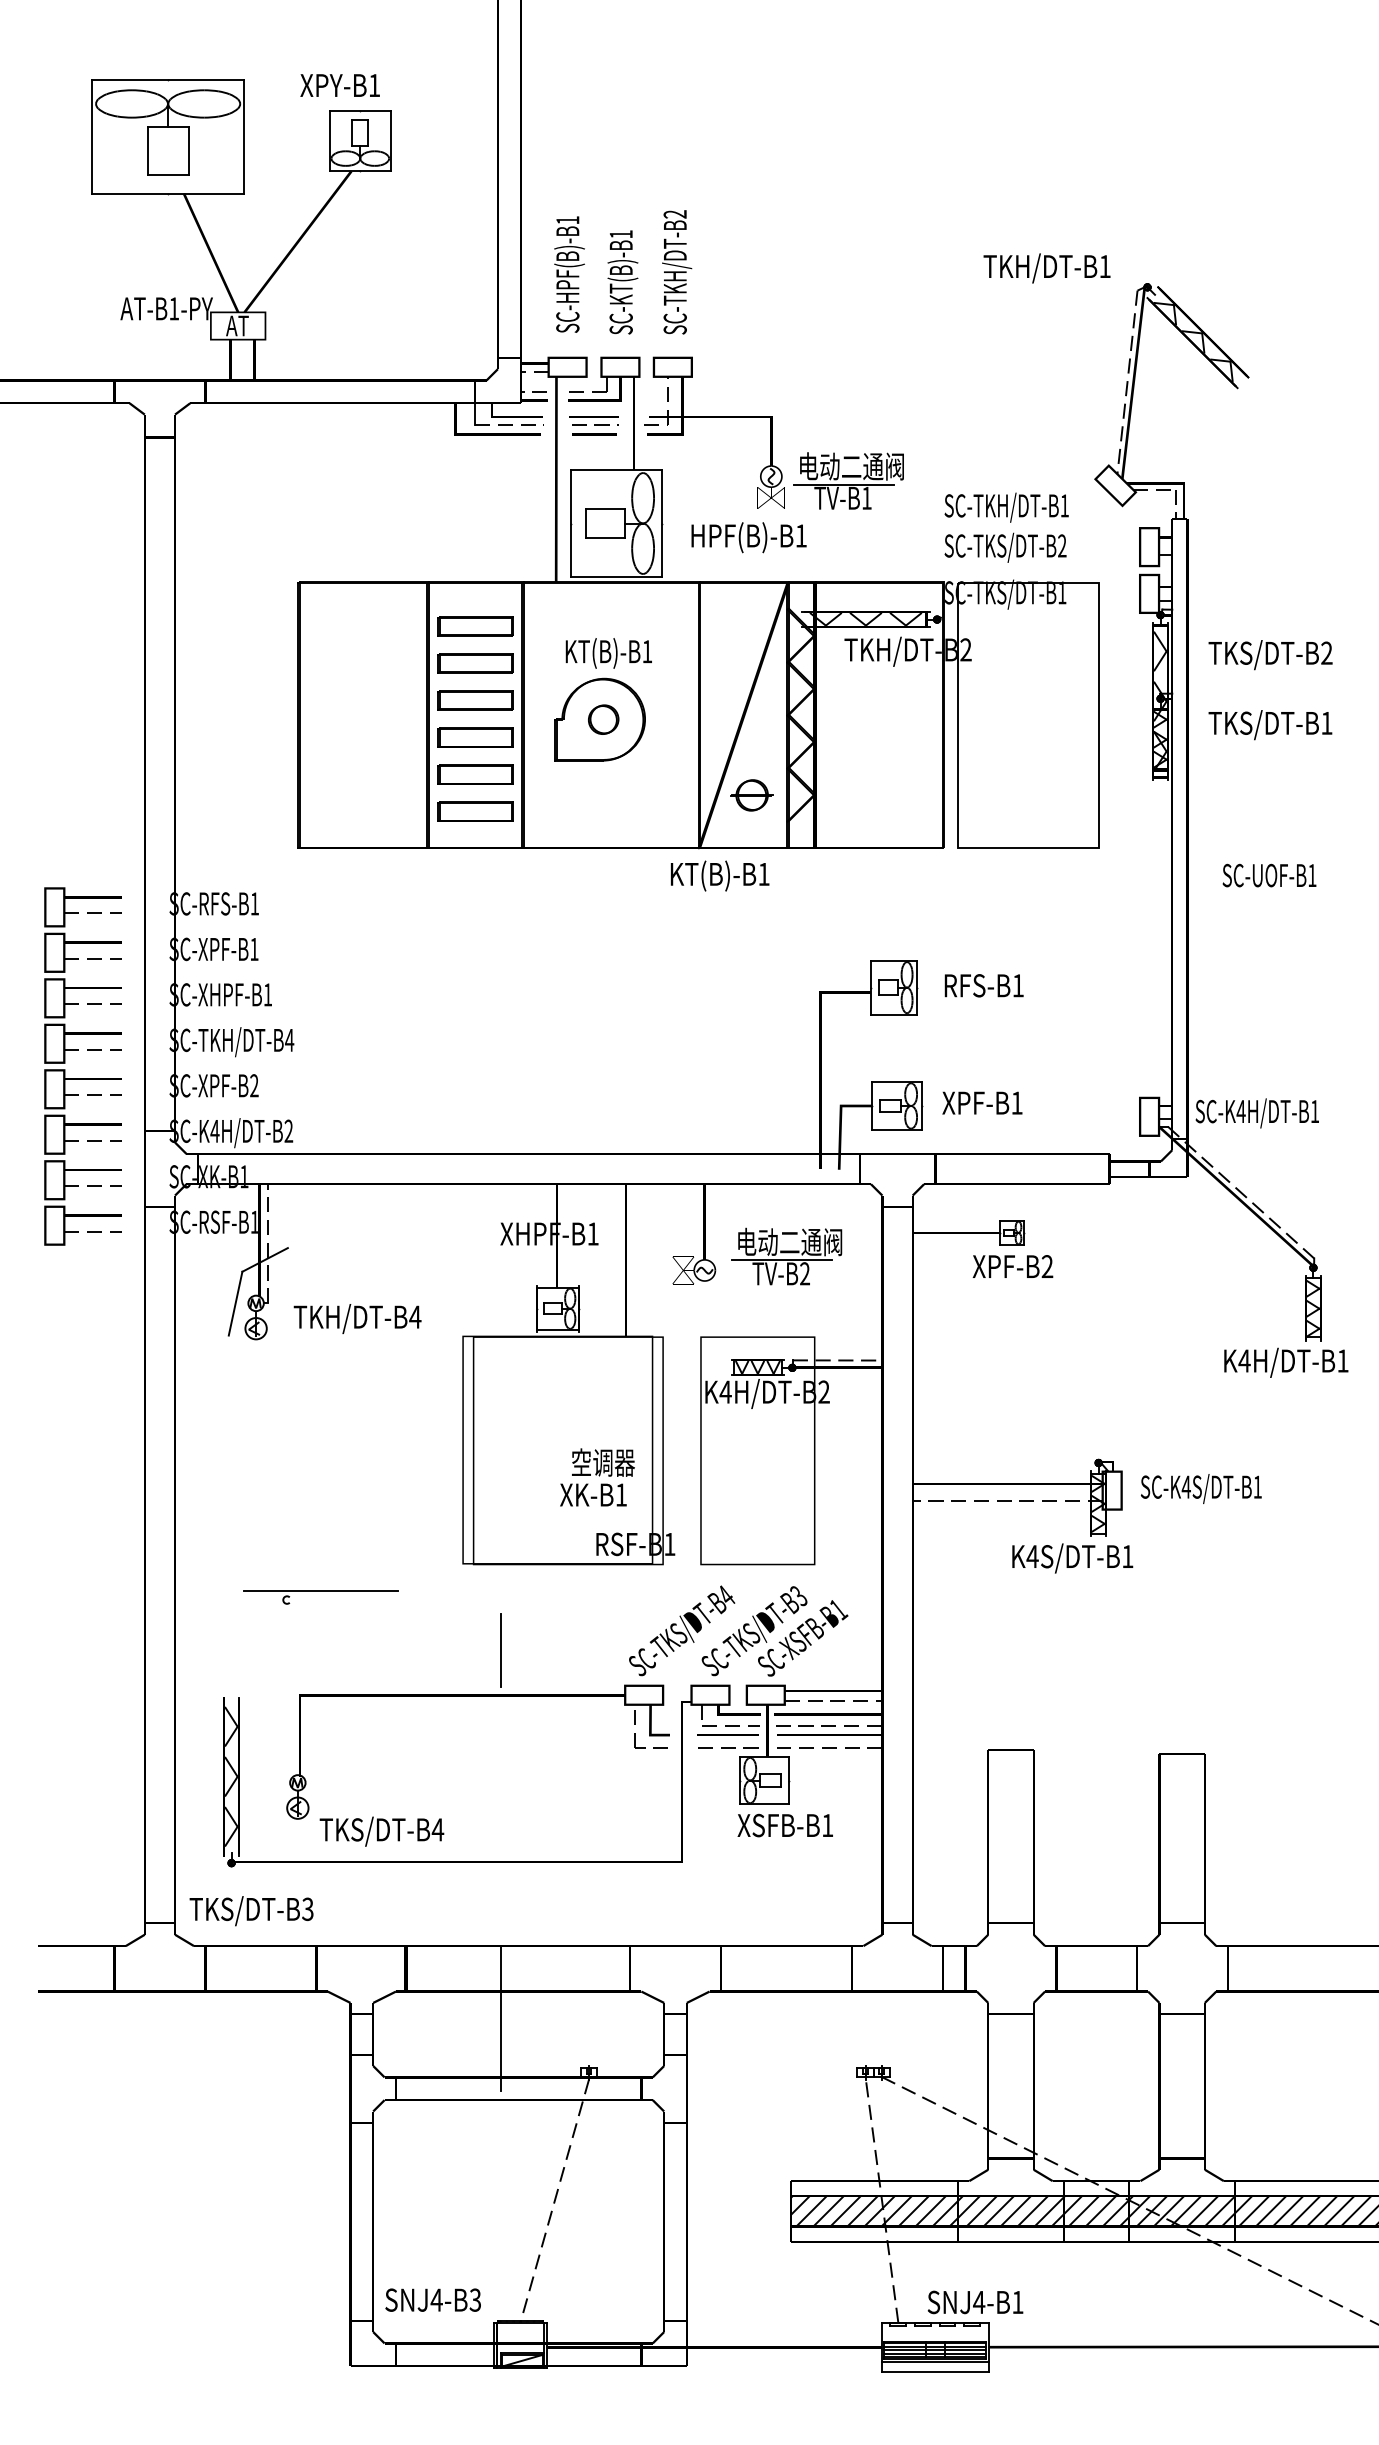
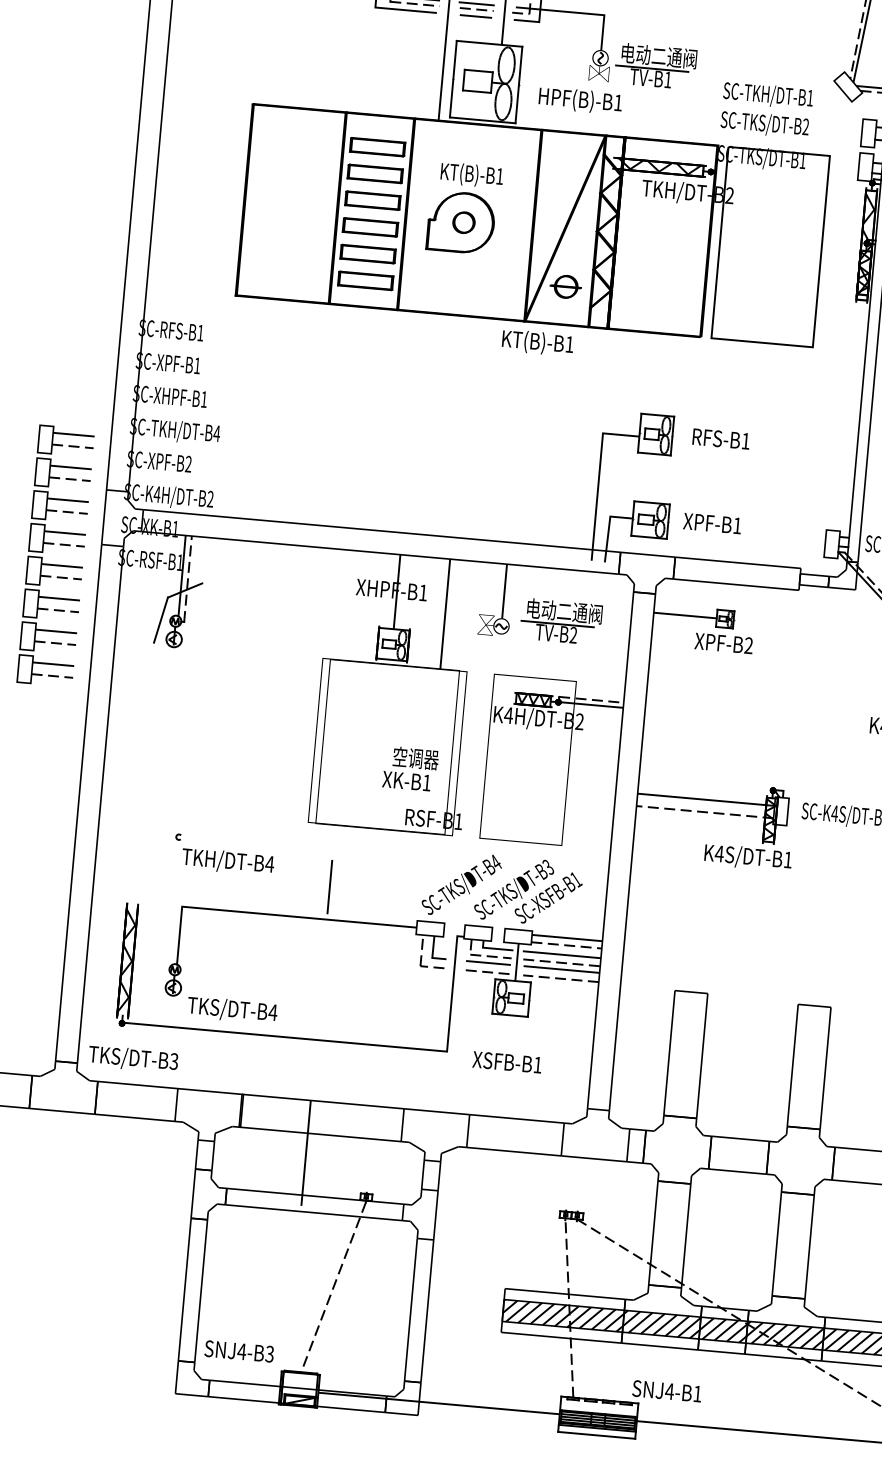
part: (82, 1078) -> (54, 564), moved
text: (357, 1318) -> (228, 861), moved
line: (320, 1591) -> (203, 833), removed
text: (784, 1825) -> (506, 1062), moved
text: (975, 2302) -> (667, 1391), moved

